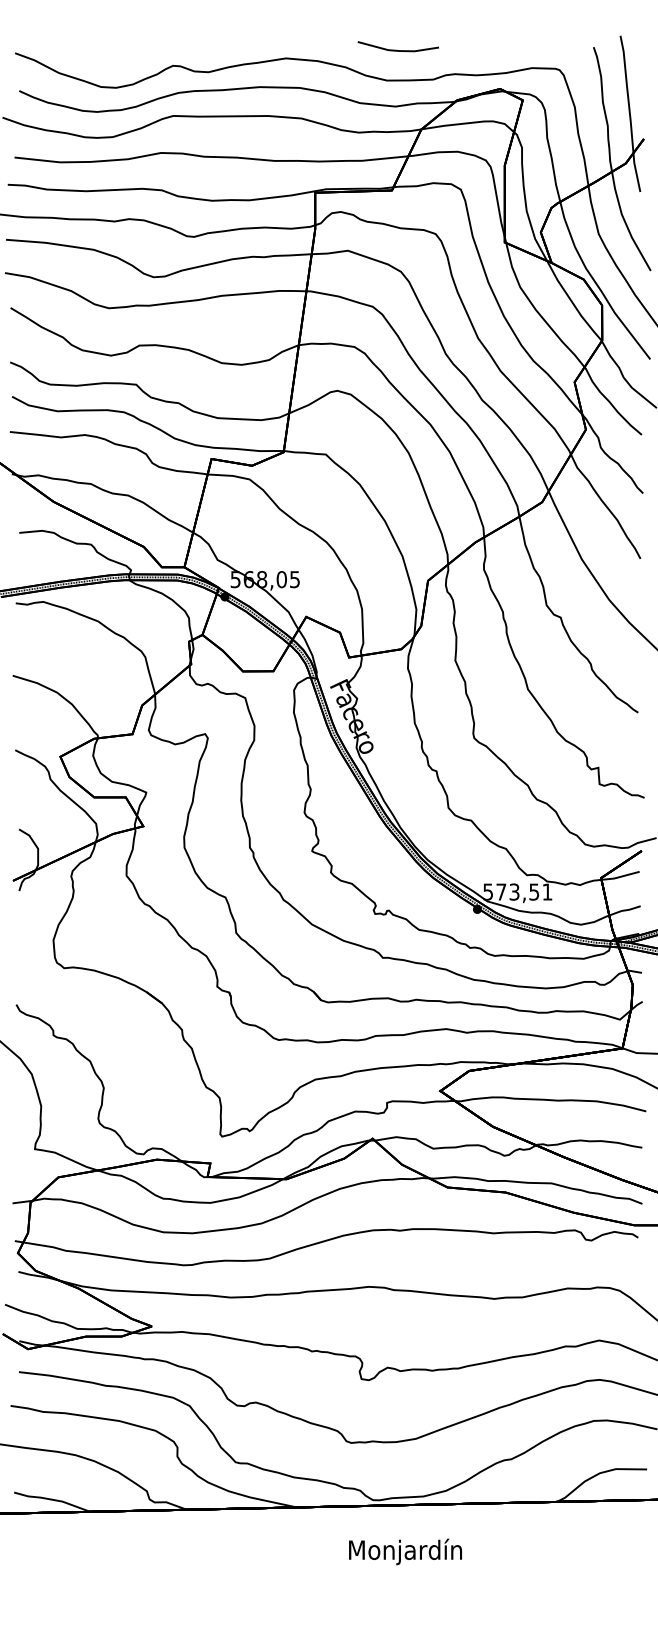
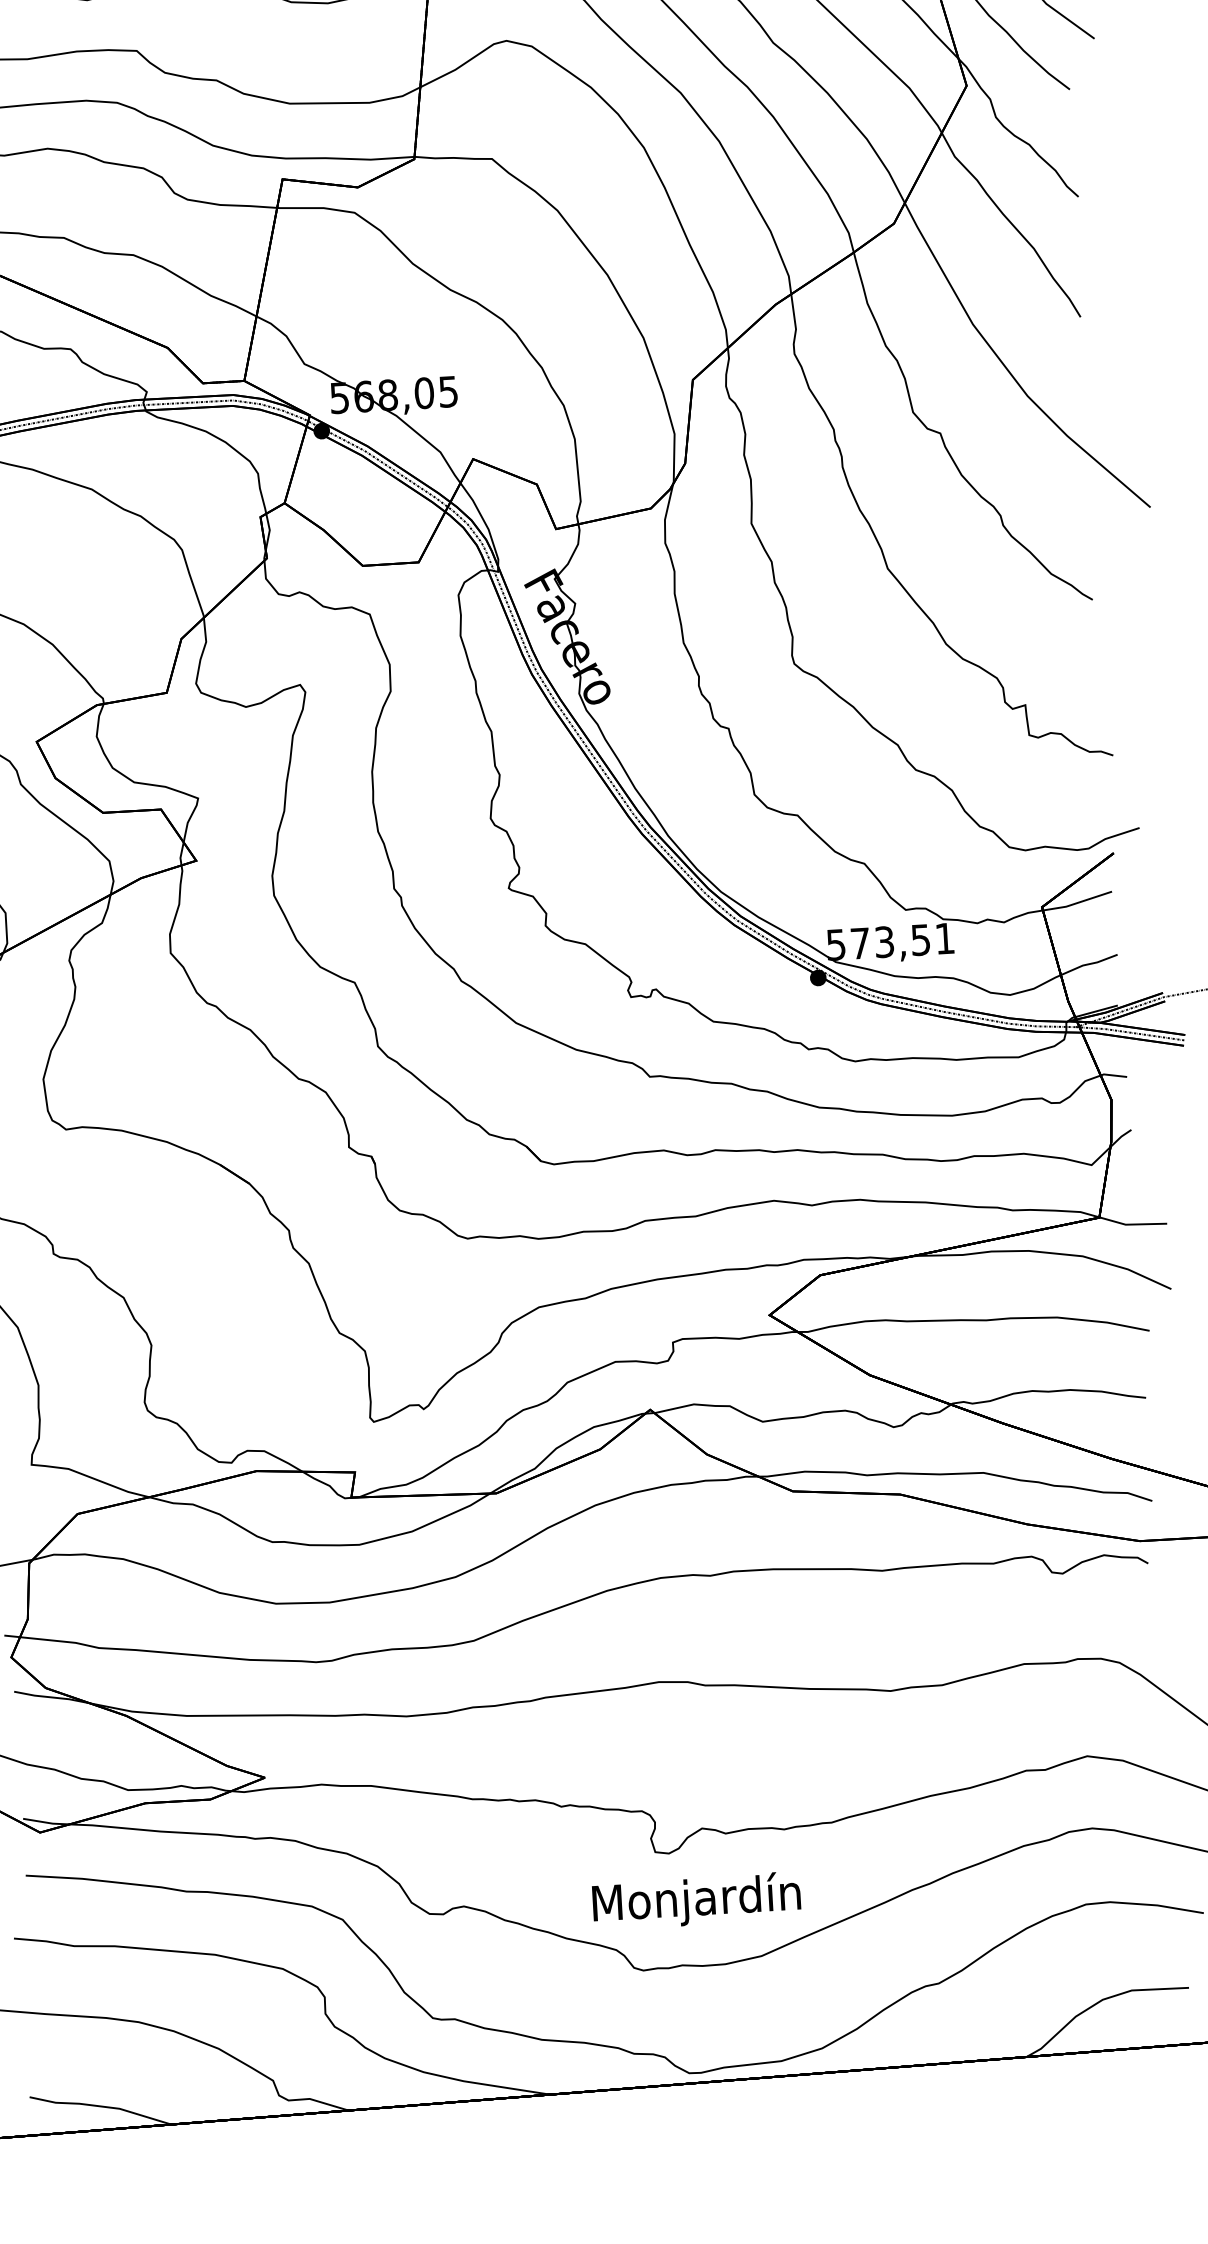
text: (405, 1551) -> (696, 1900), moved

